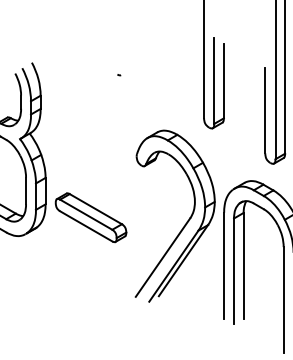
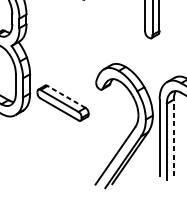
line: (95, 208) -> (66, 96), solid -> dashed
part: (186, 221) -> (132, 129), moved
line: (243, 265) -> (173, 137), solid -> dashed

